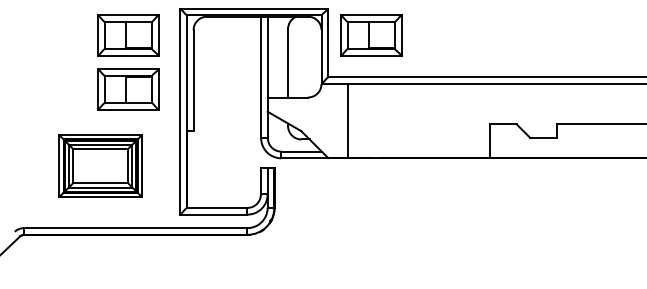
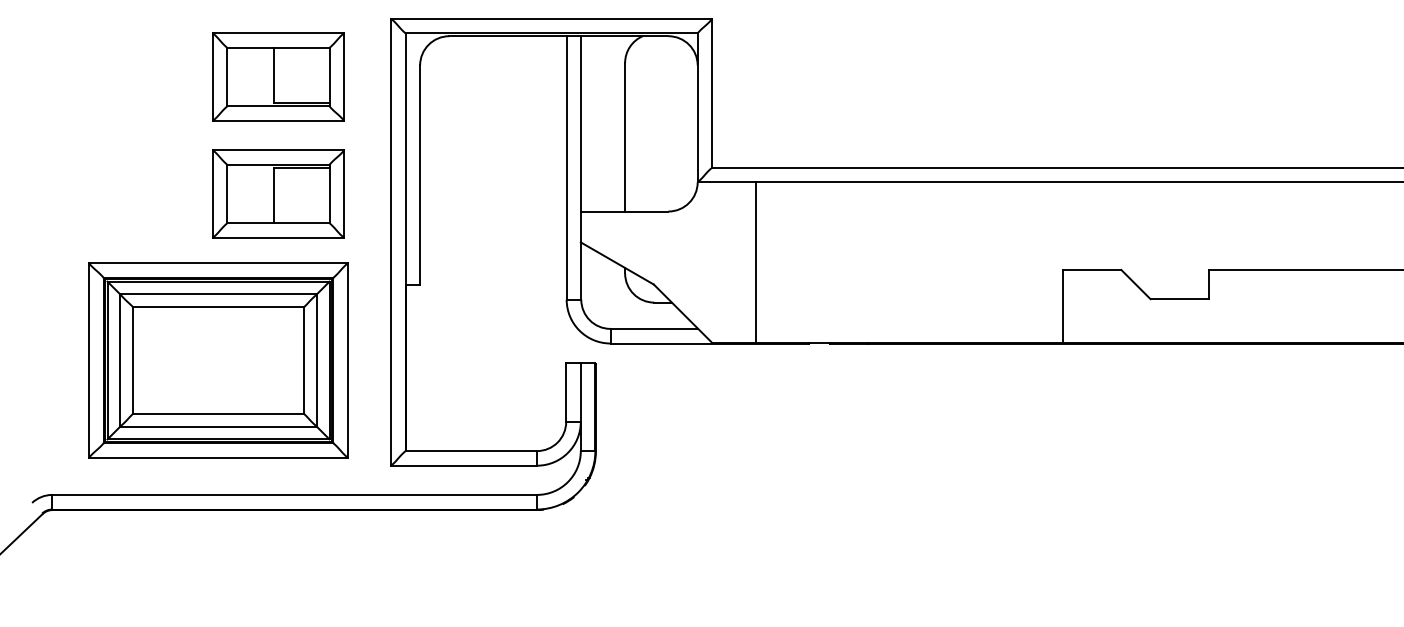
part: (371, 35) -> (806, 76), removed
part: (100, 165) -> (218, 359), size x1.43

